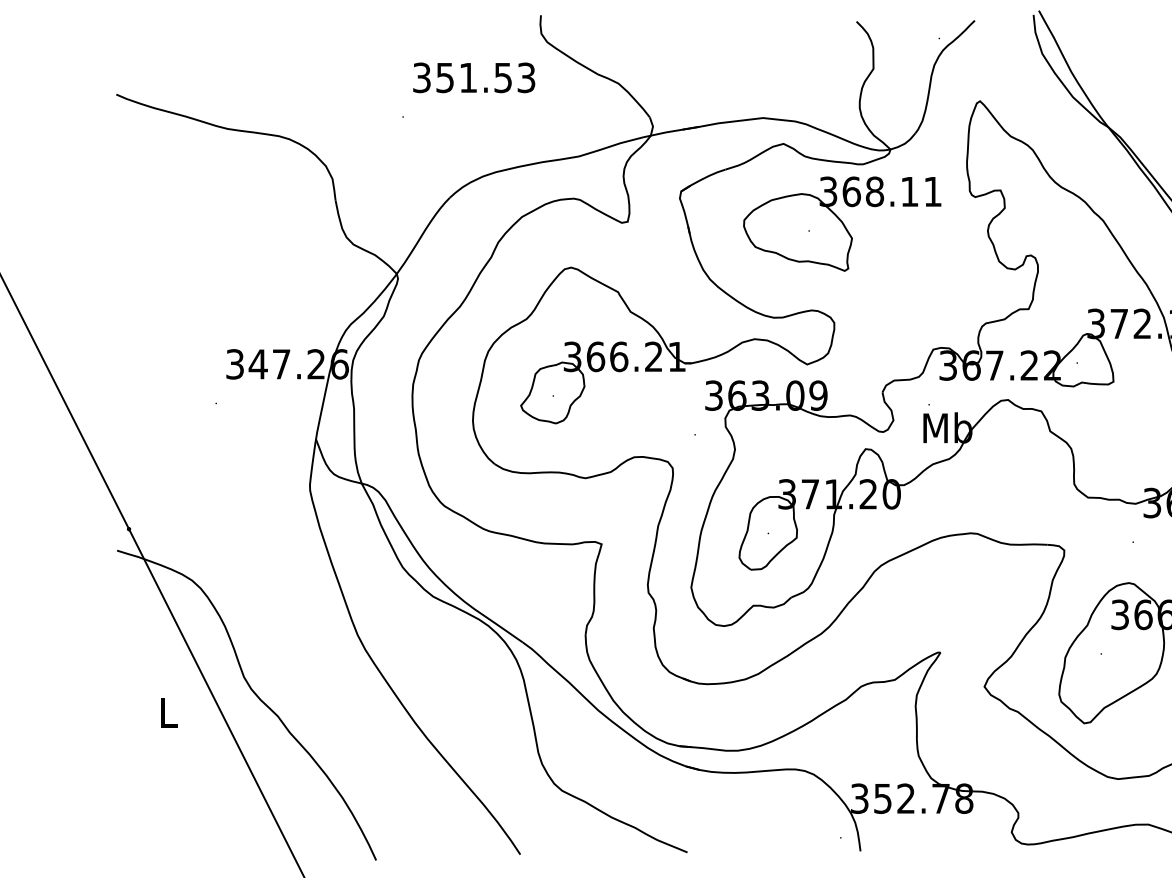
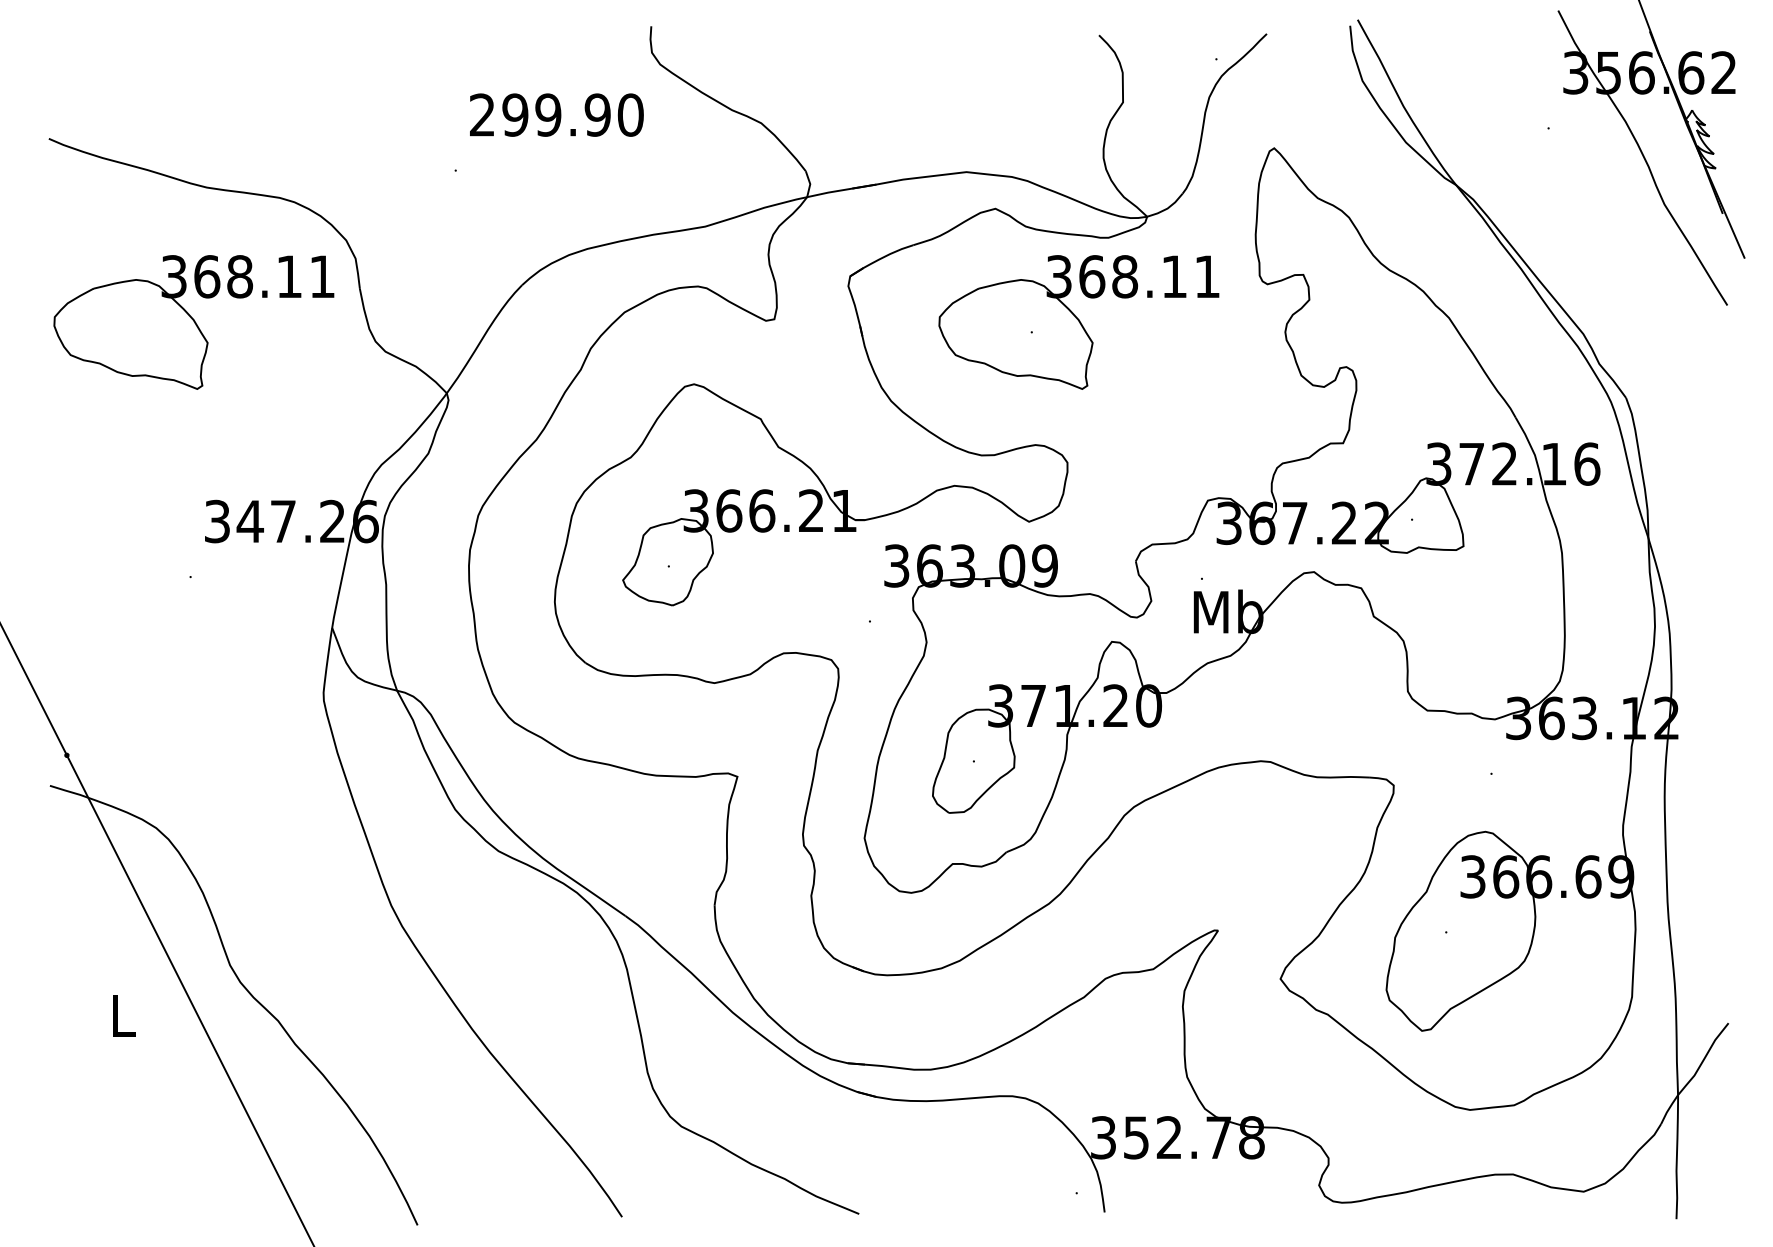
text: (474, 77) -> (556, 114), 351.53 -> 299.90
part: (218, 224) -> (193, 322), added

